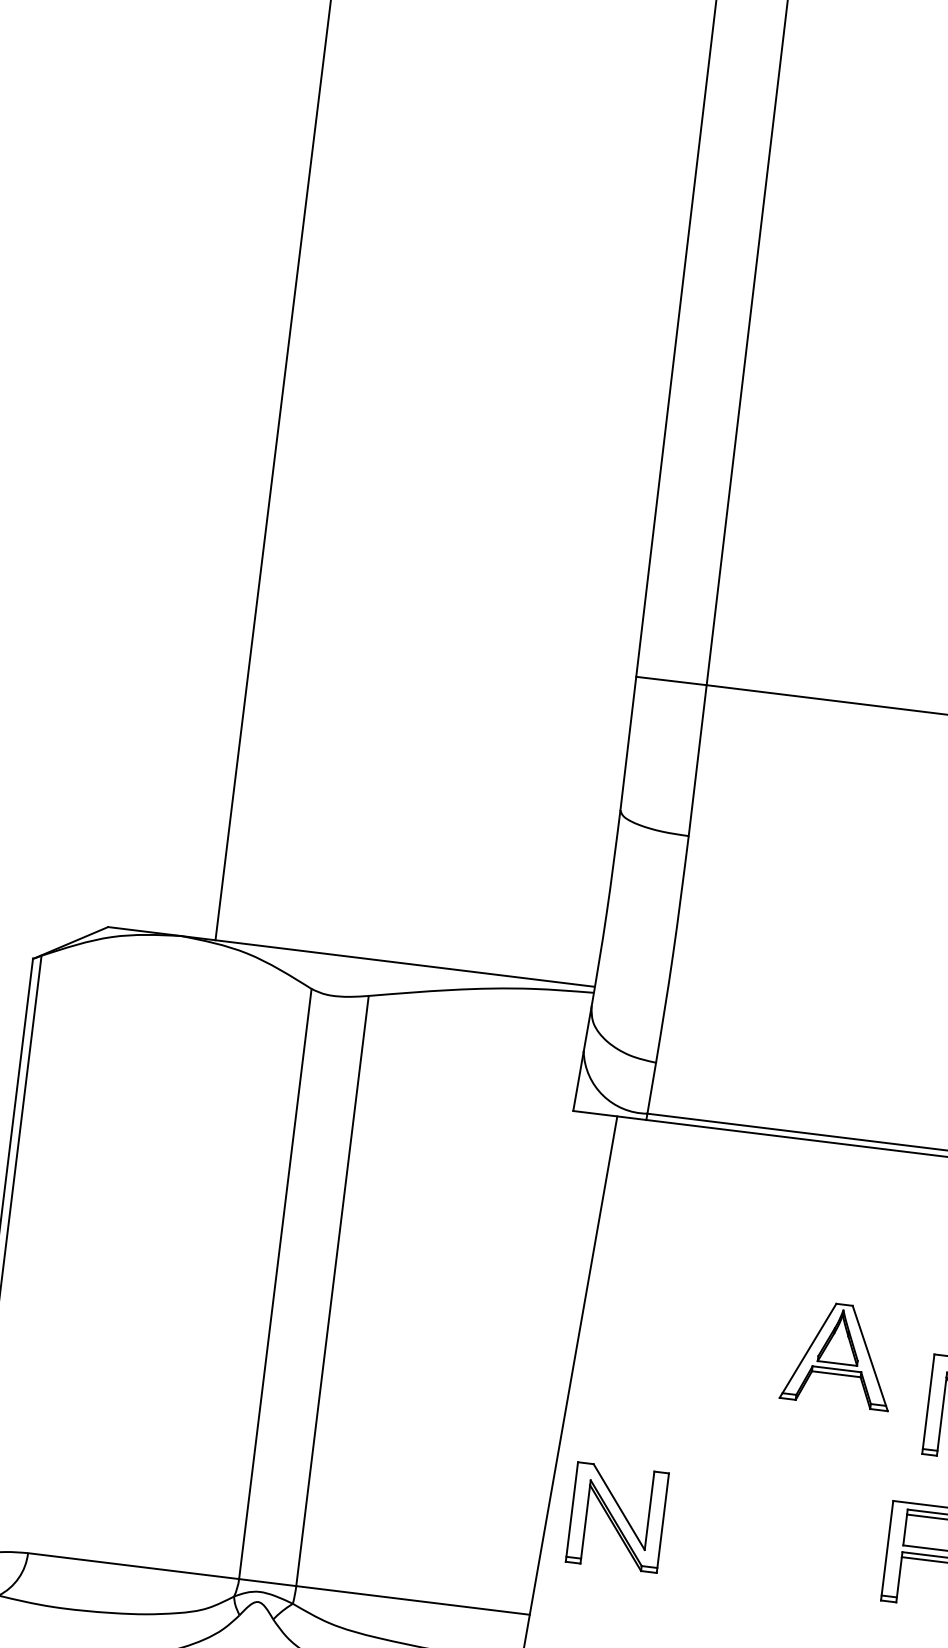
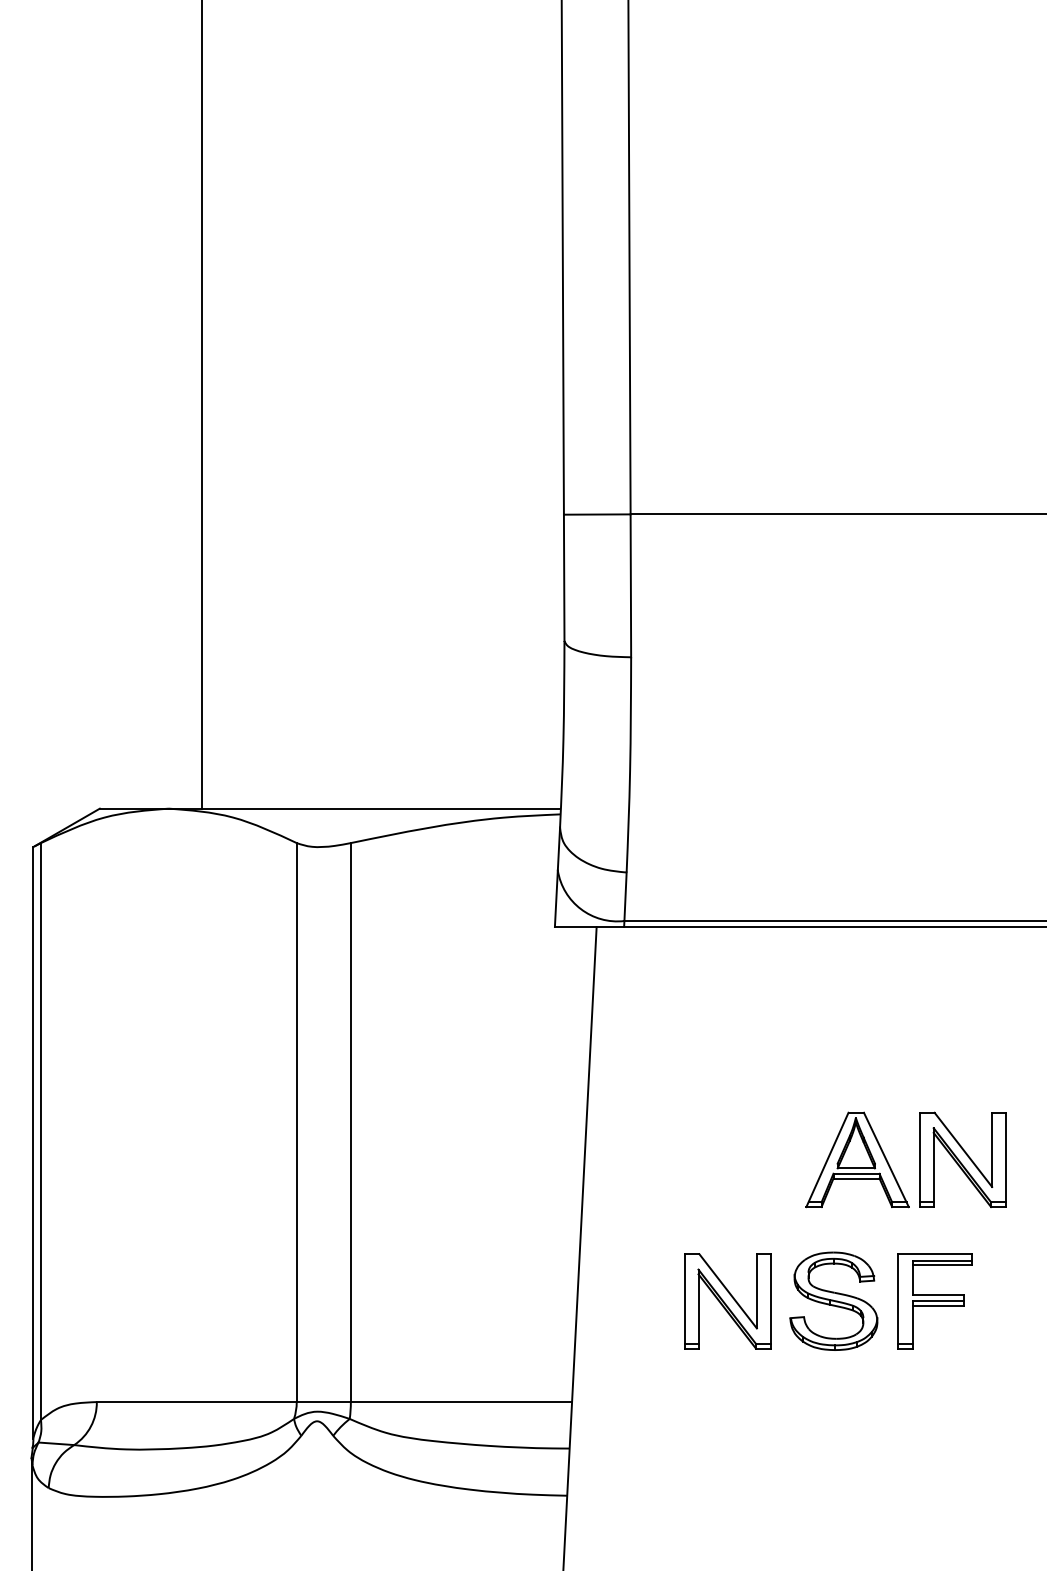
part: (839, 1354) -> (857, 1159), moved
part: (617, 1517) -> (727, 1301), moved
part: (818, 1541) -> (833, 1300), added

